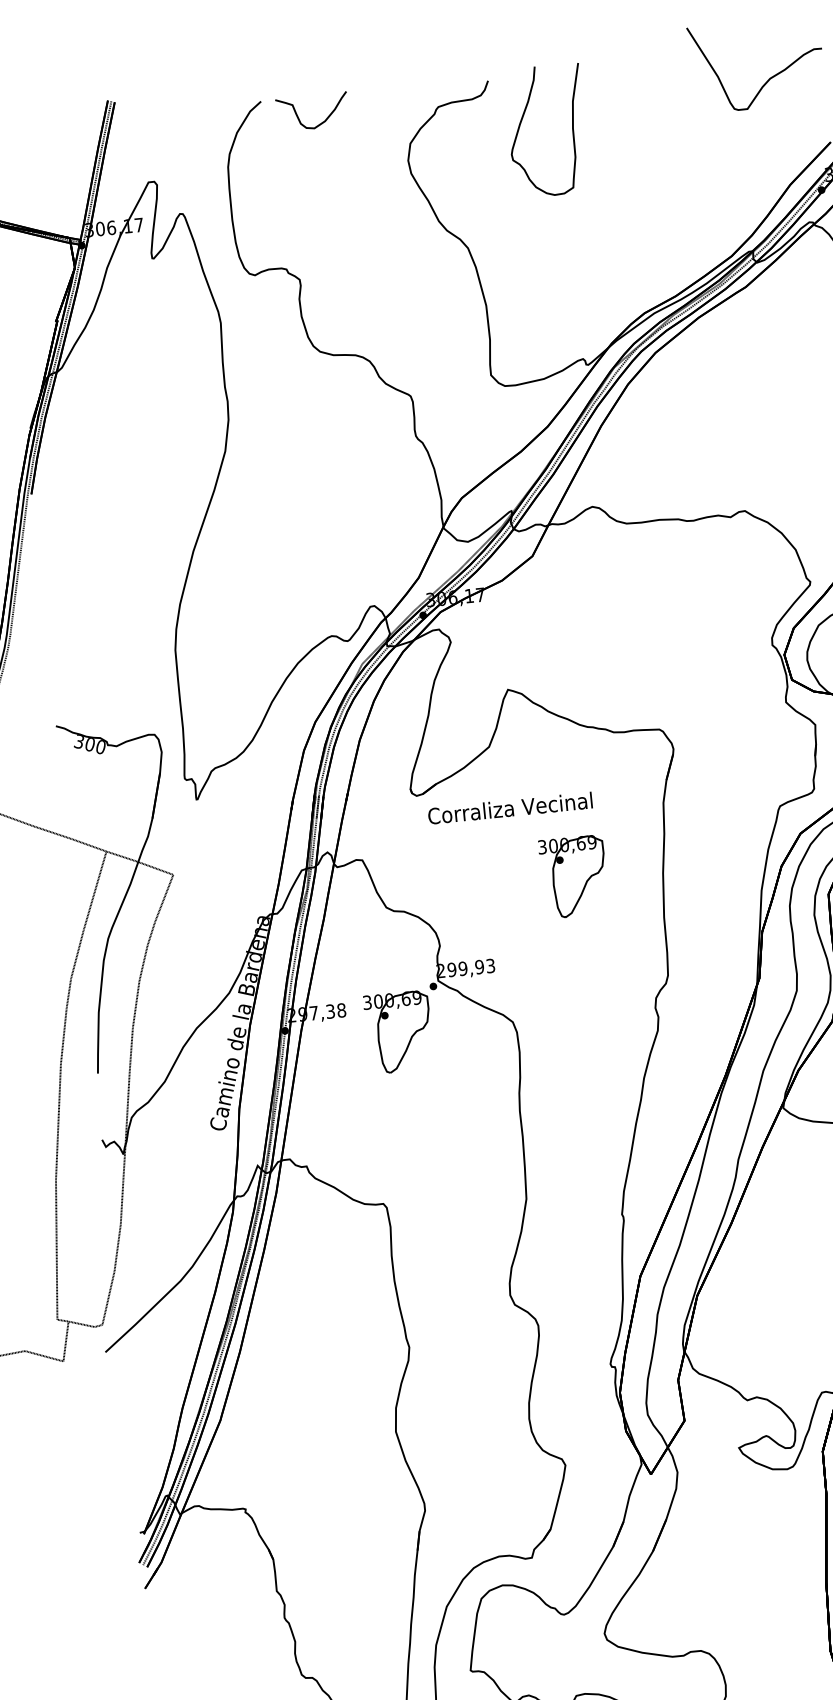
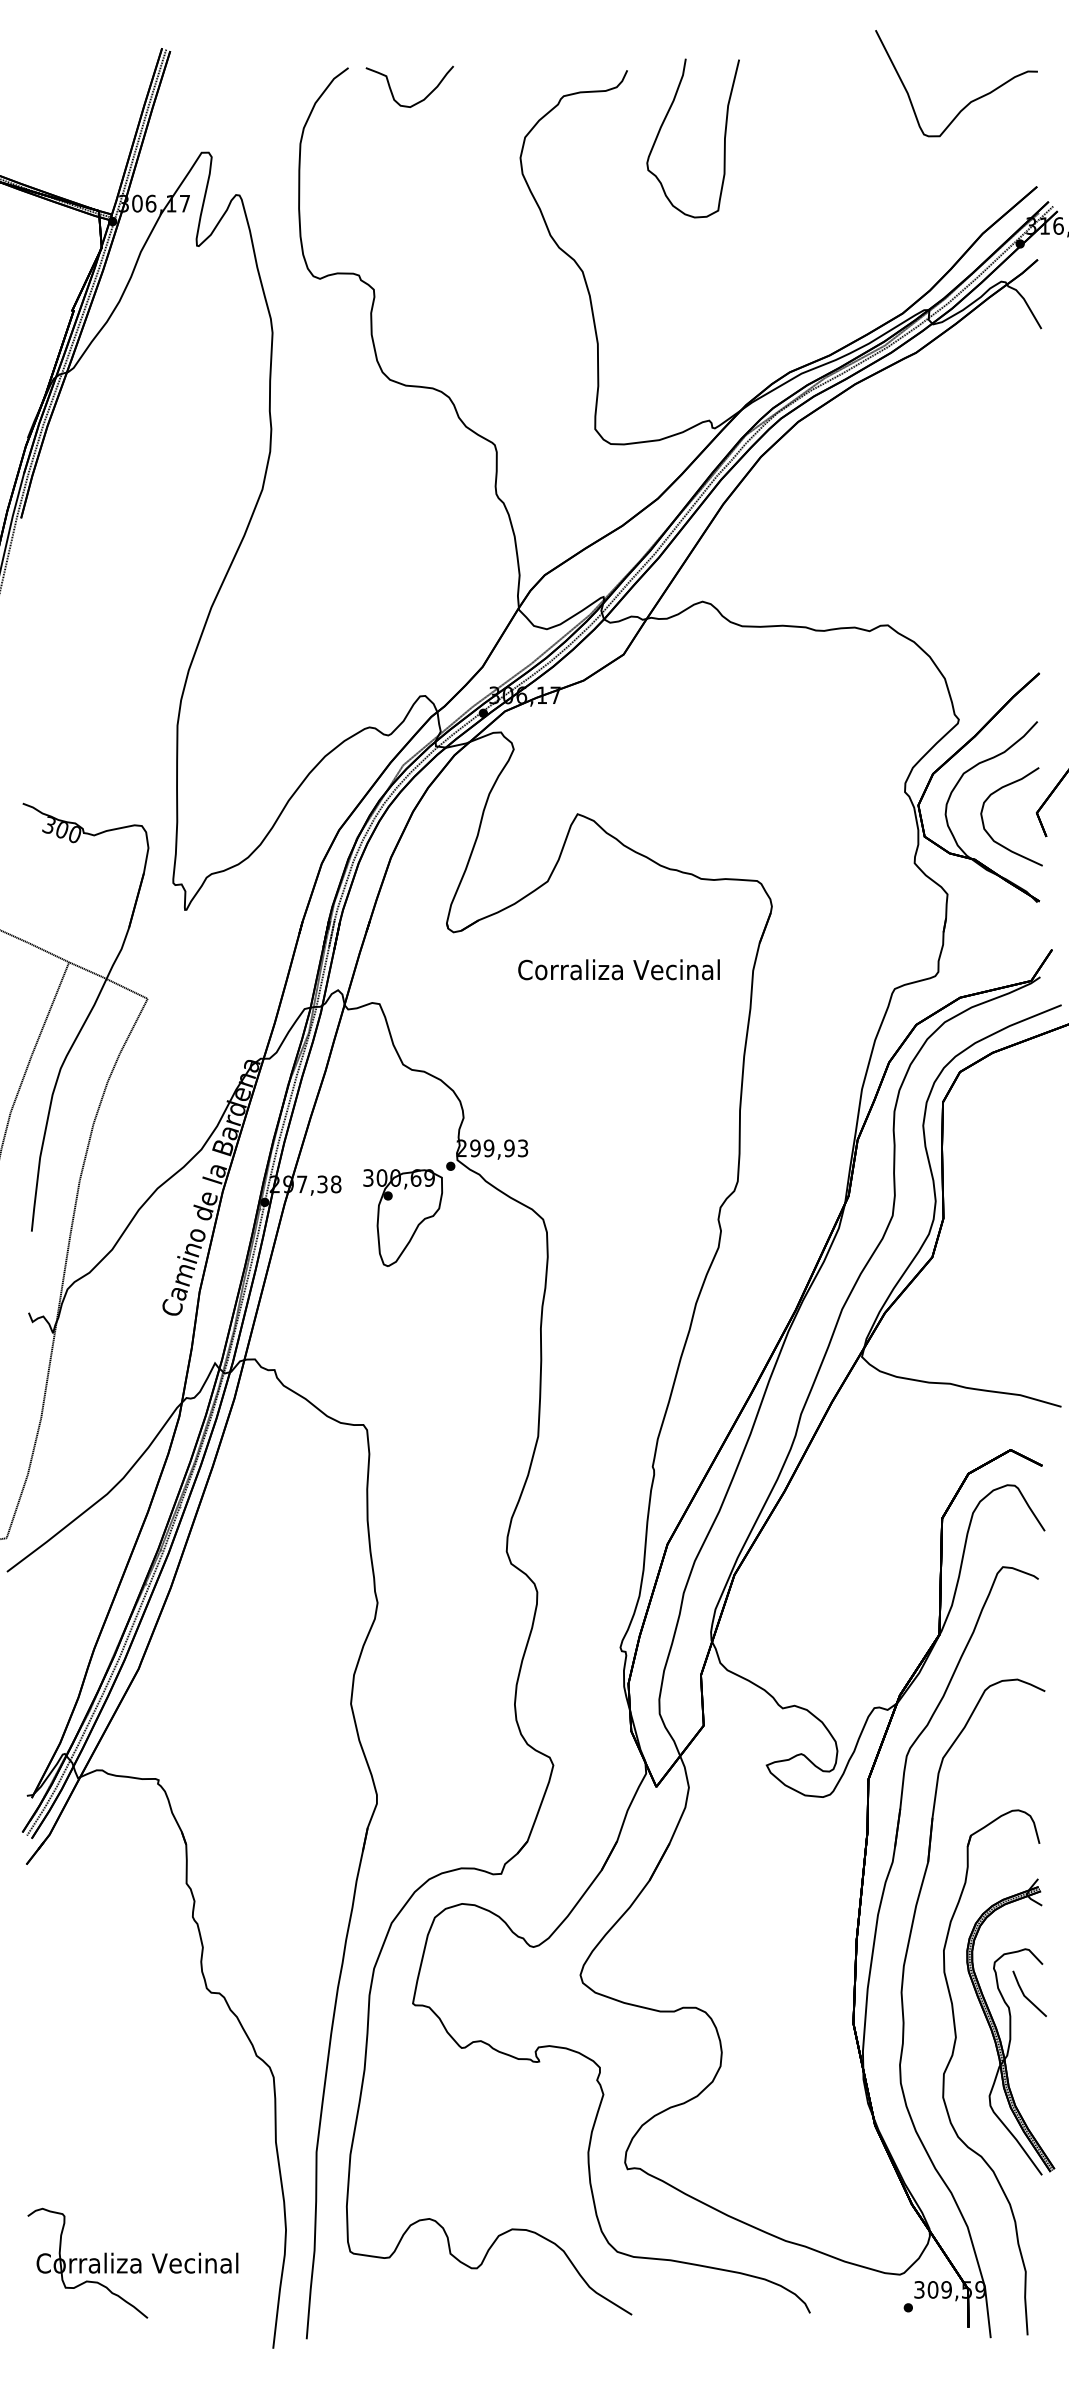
text: (509, 808) -> (618, 969), moved
part: (574, 876) -> (635, 1049), removed

